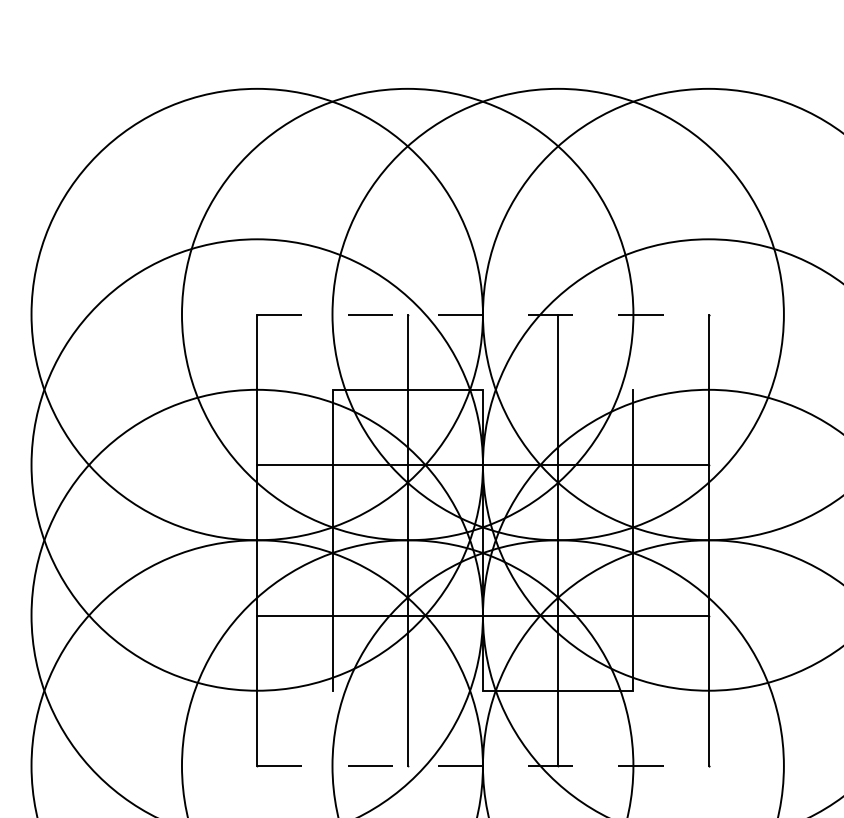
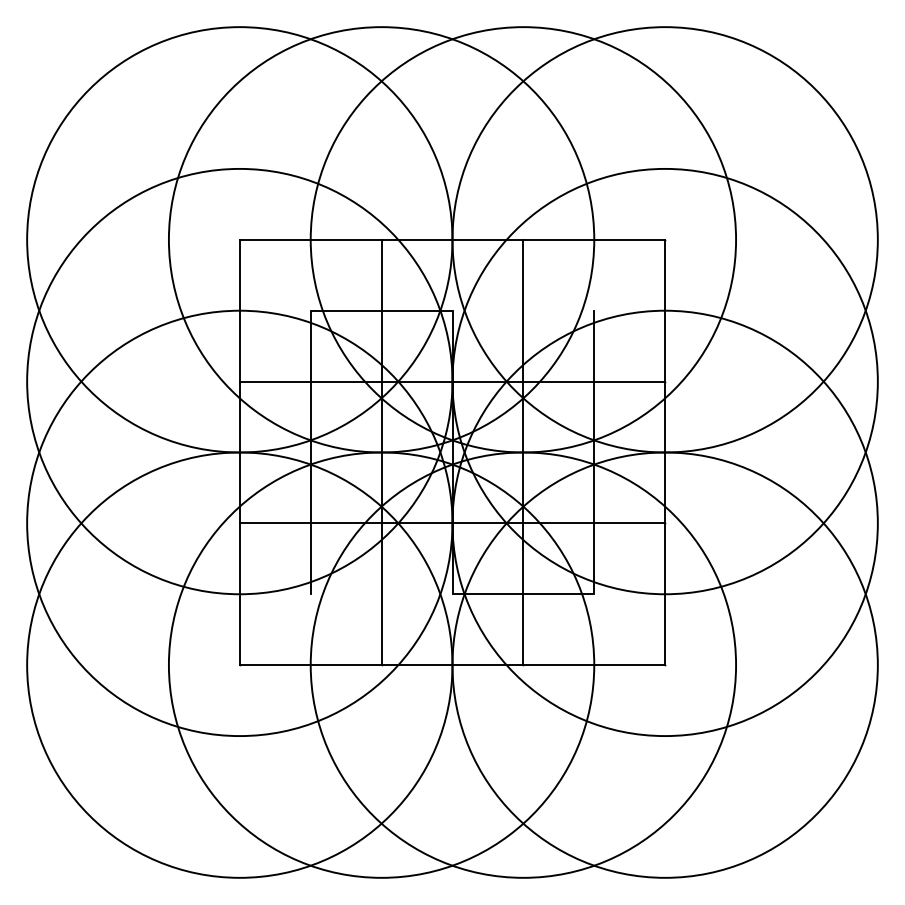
line: (482, 314) -> (452, 239), dashed -> solid
line: (482, 766) -> (452, 665), dashed -> solid

